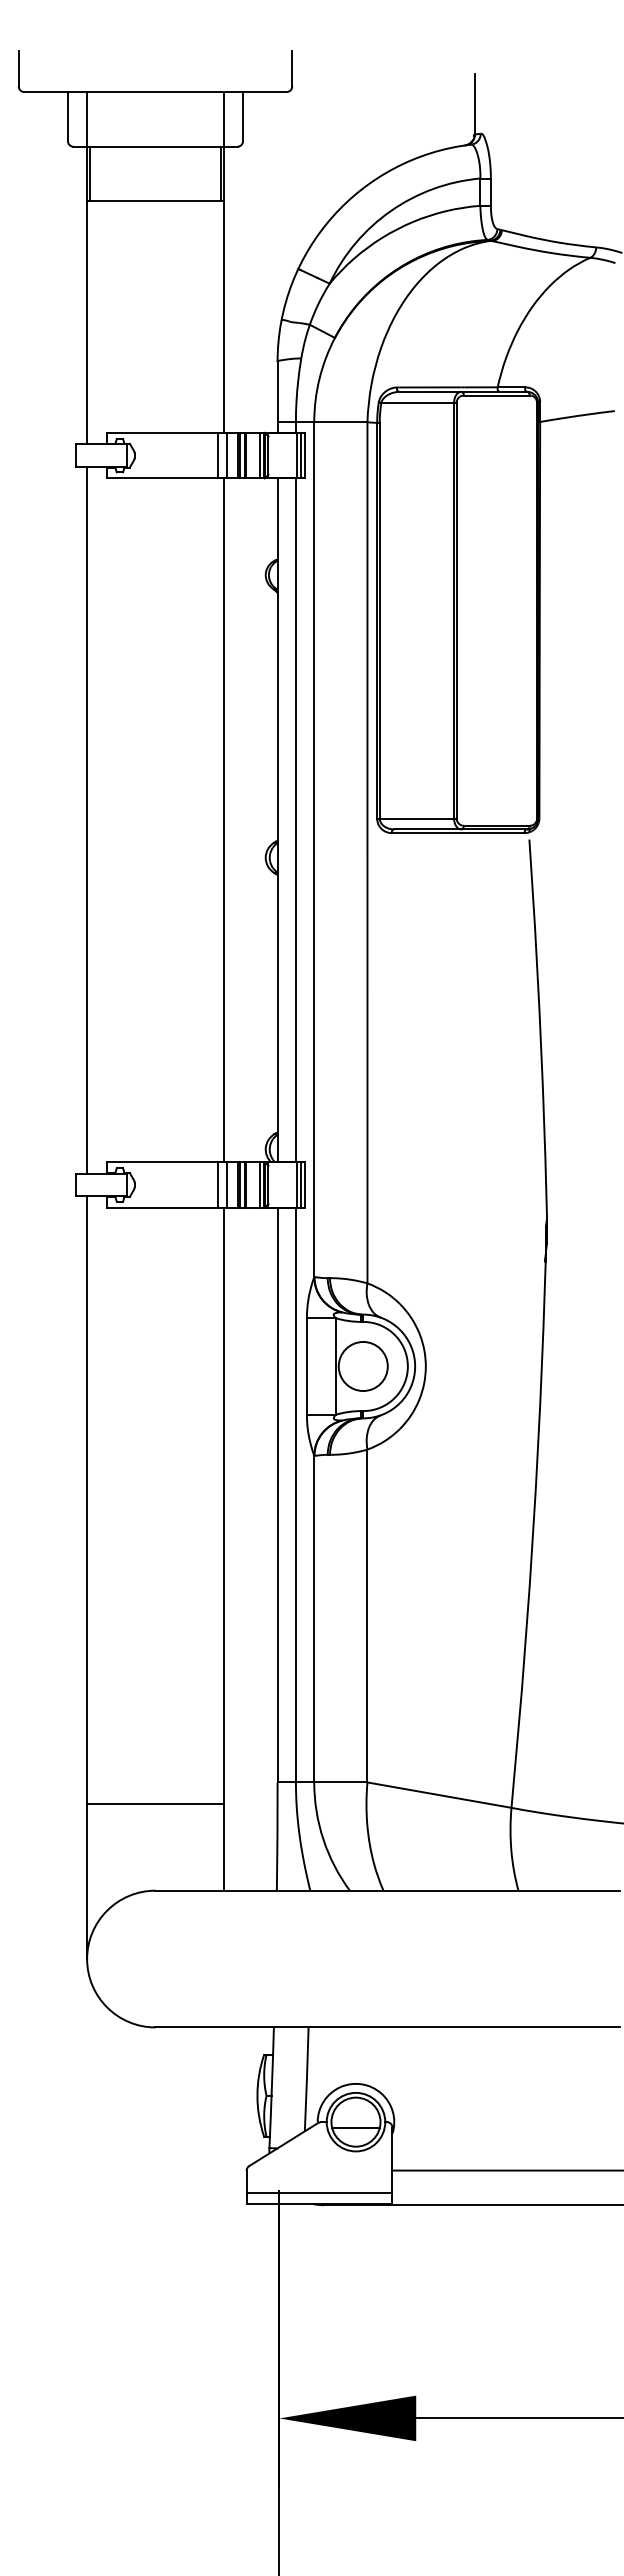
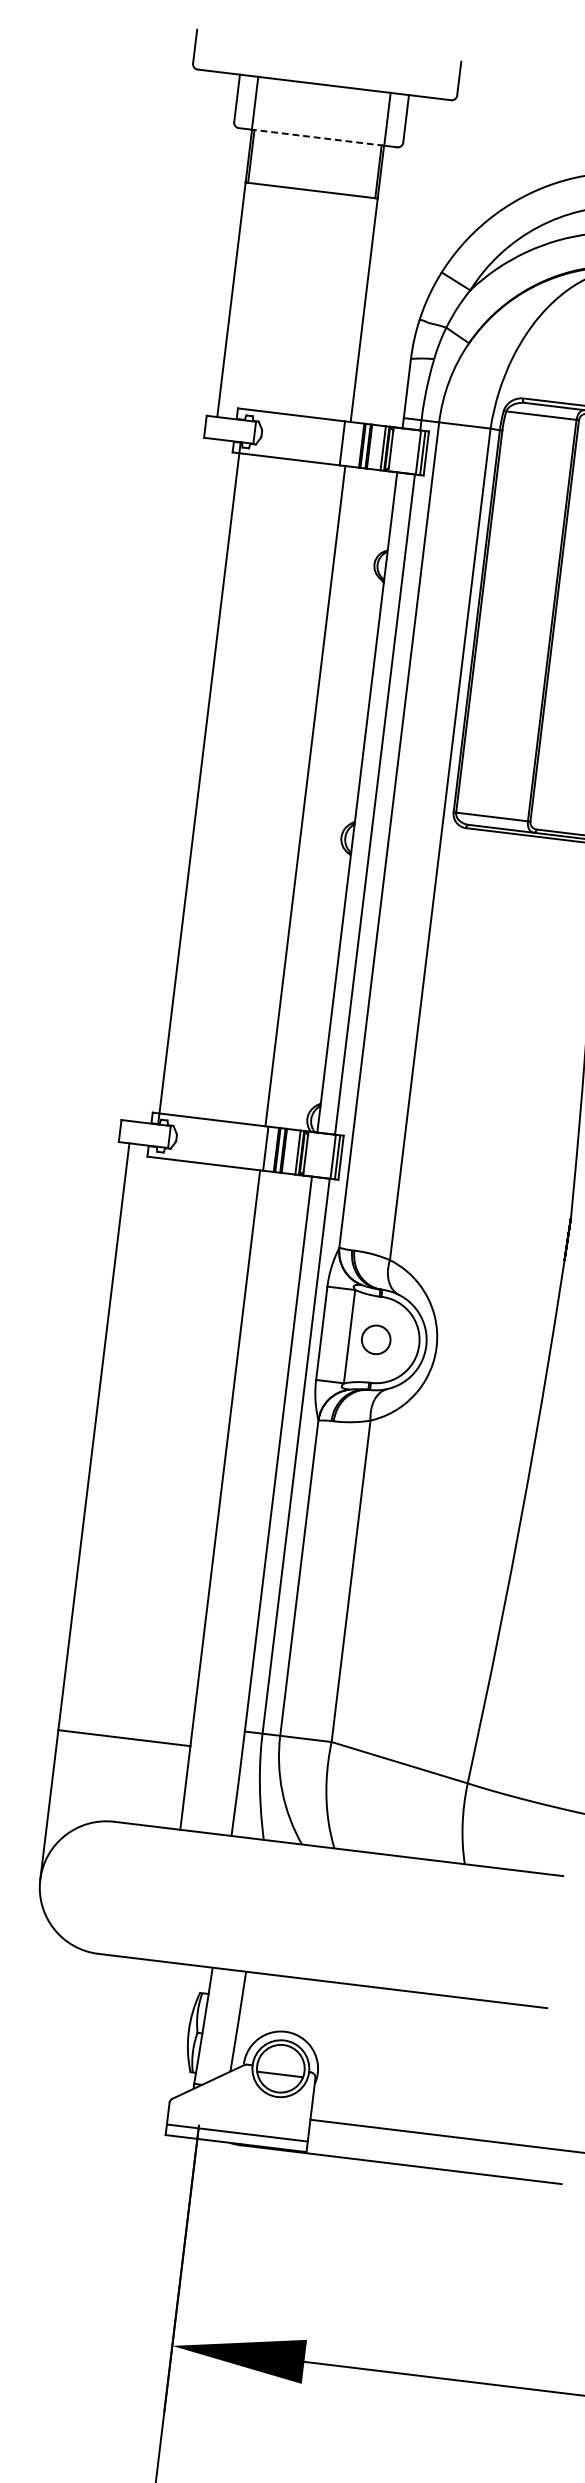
line: (154, 146) -> (317, 137), solid -> dashed
line: (226, 455) -> (350, 444), removed
line: (87, 820) -> (199, 783), moved
line: (218, 1184) -> (257, 1147), removed
circle: (362, 1366) -> (375, 1339), size x0.6

